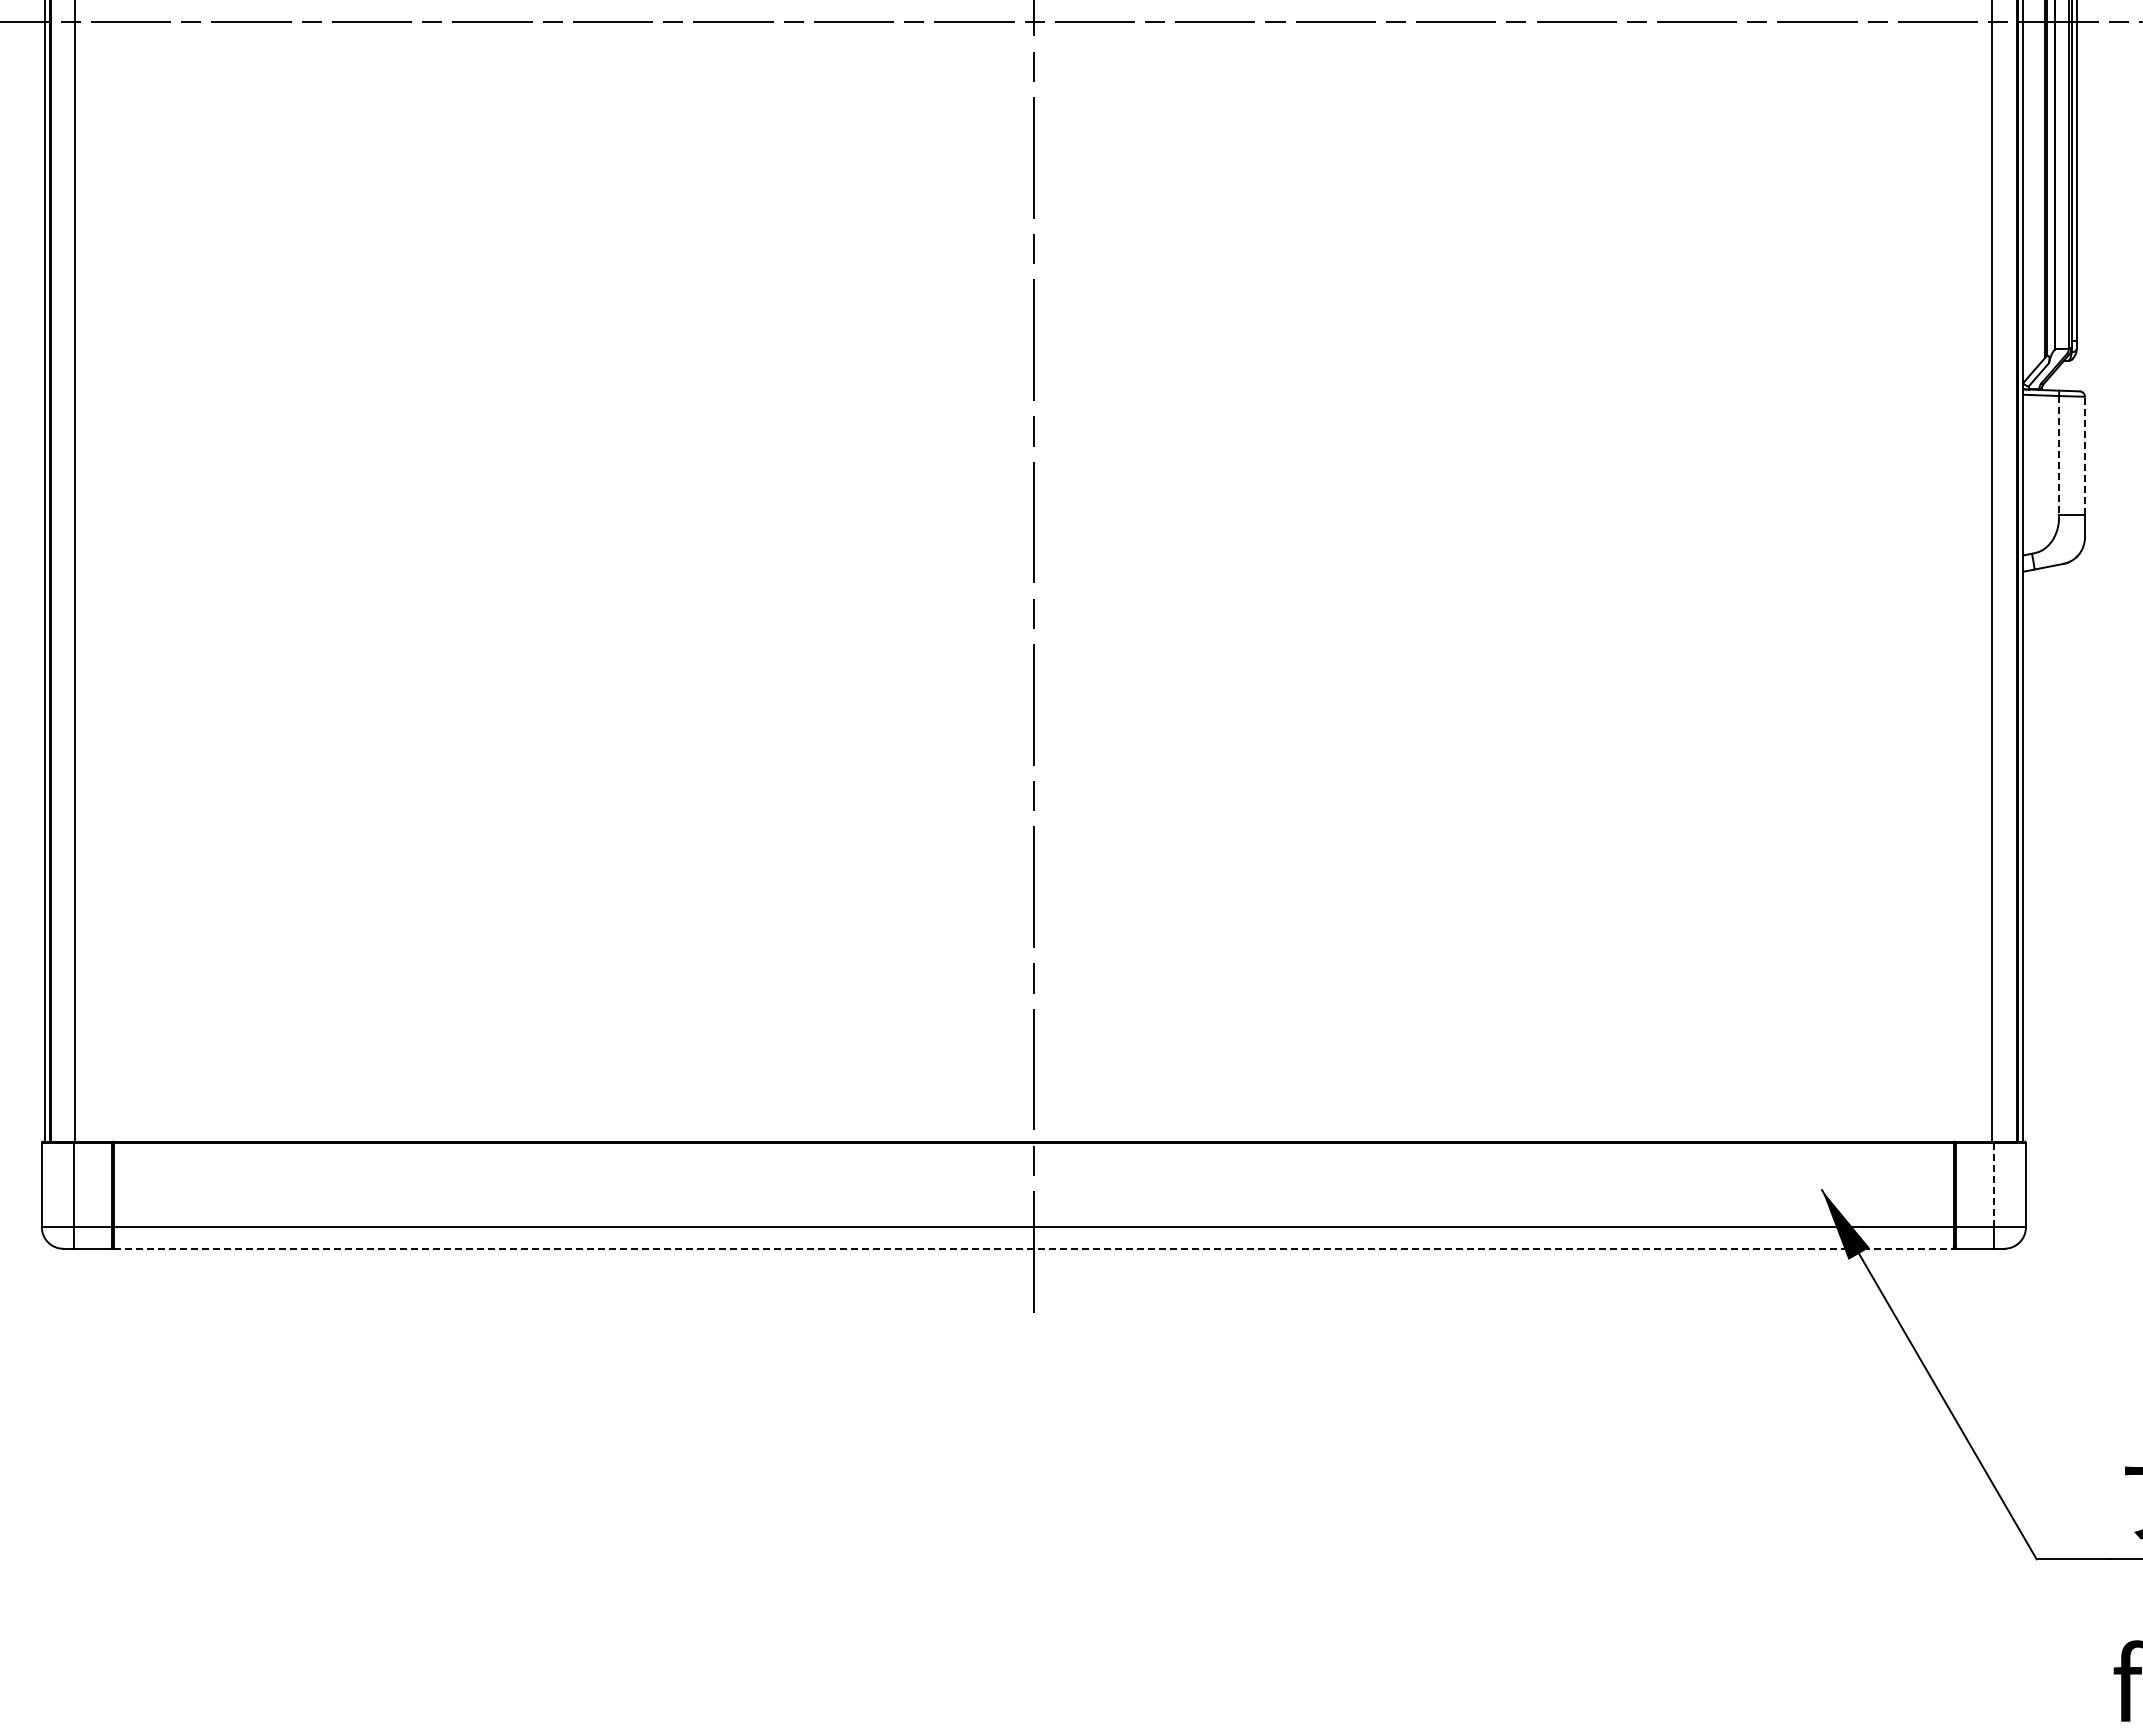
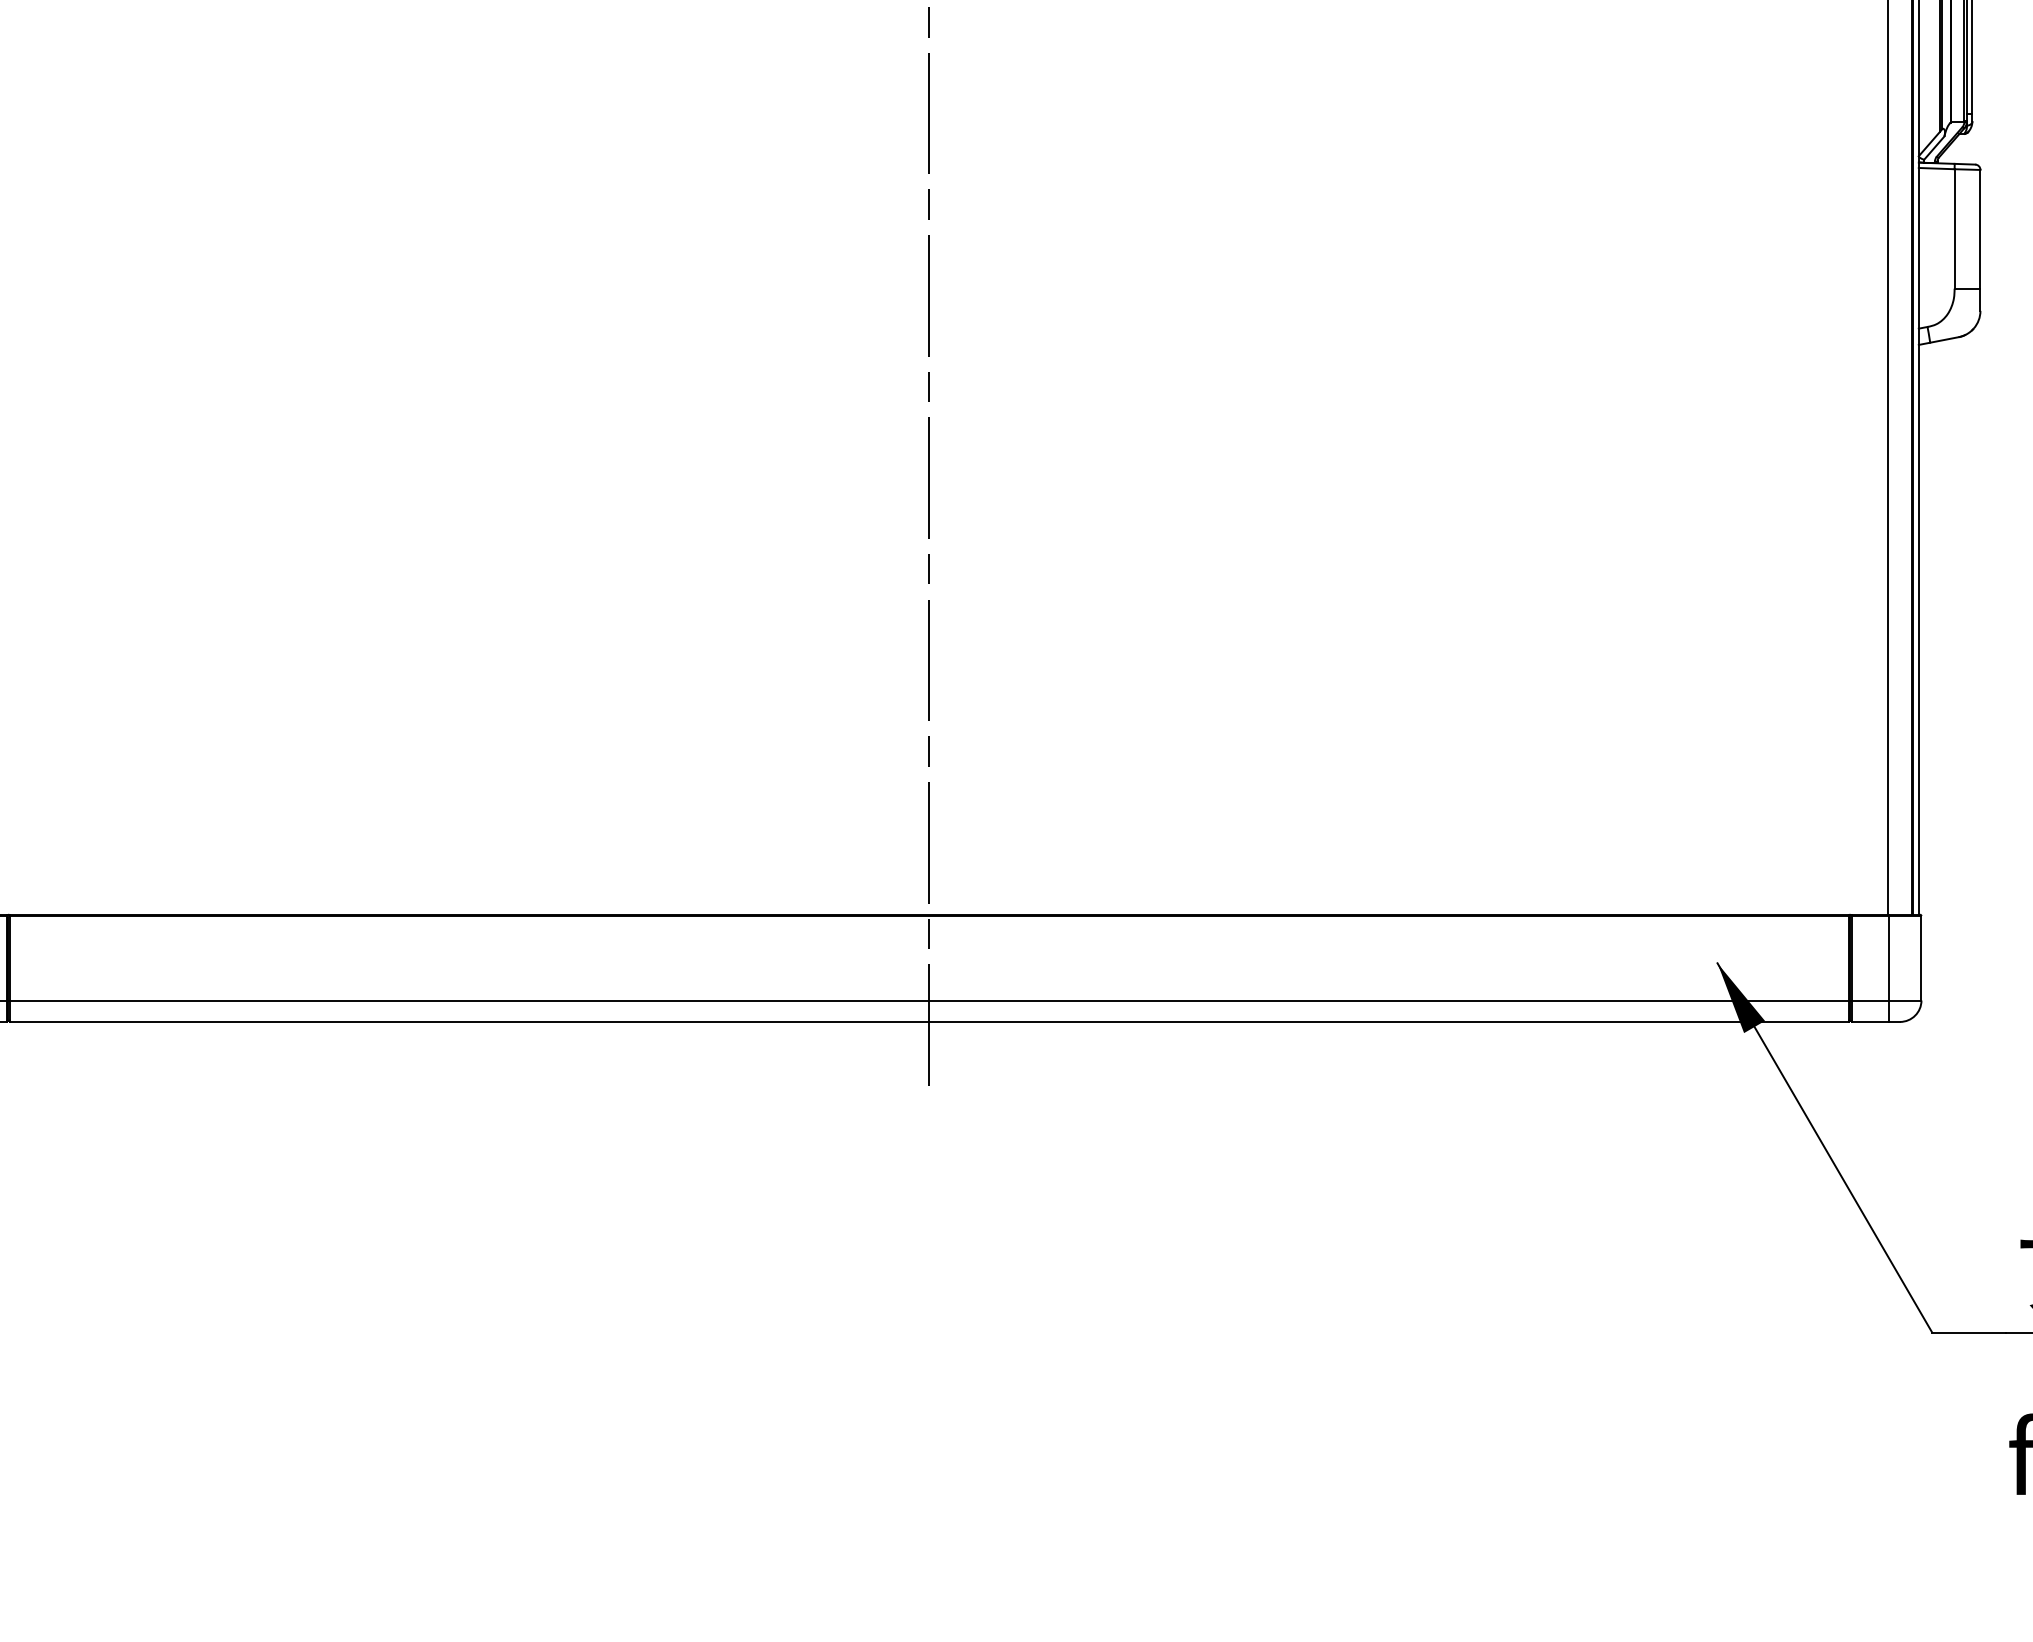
line: (2059, 455) -> (1955, 228), dashed -> solid
line: (2084, 455) -> (1980, 228), dashed -> solid
line: (1993, 1185) -> (1889, 958), dashed -> solid
line: (1033, 1248) -> (929, 1021), dashed -> solid

